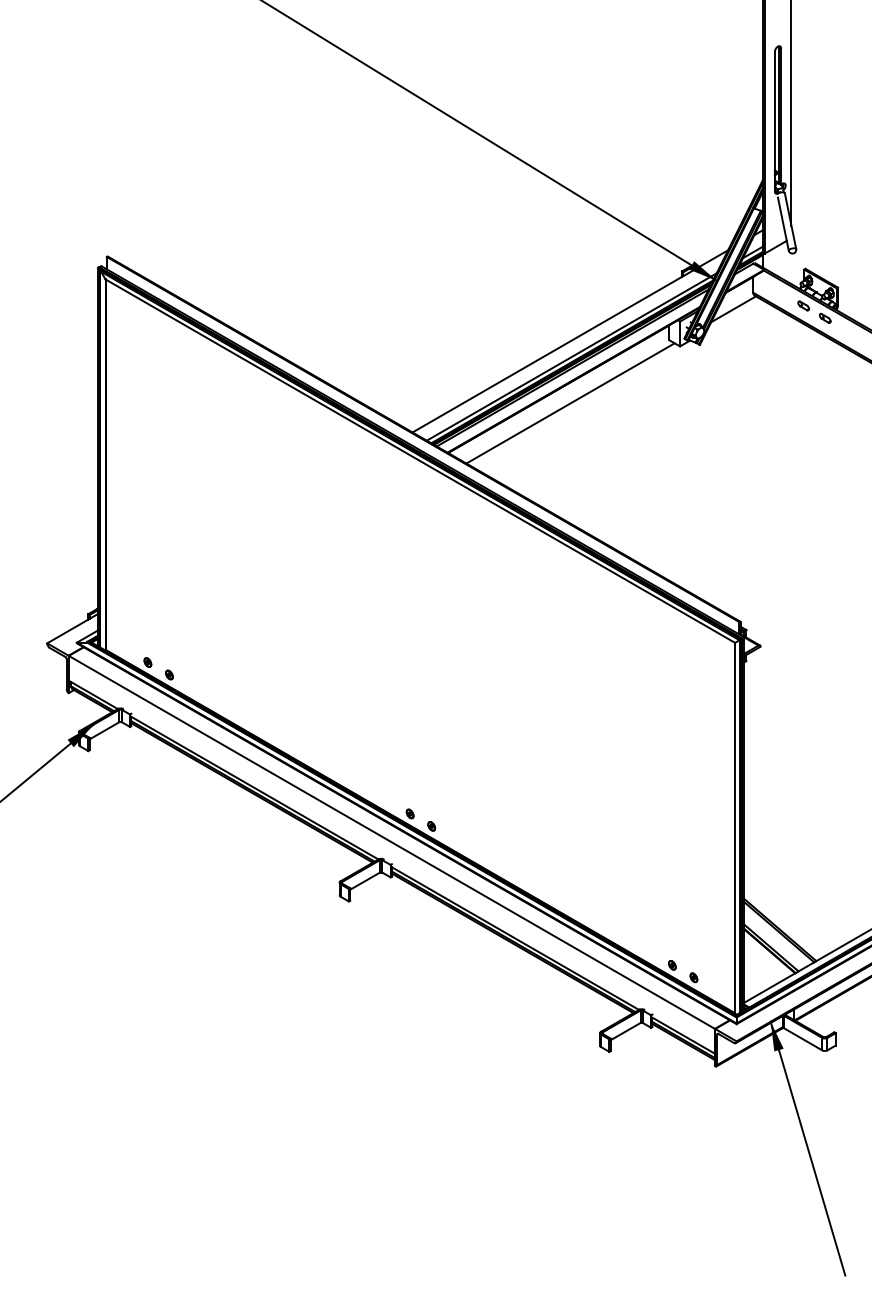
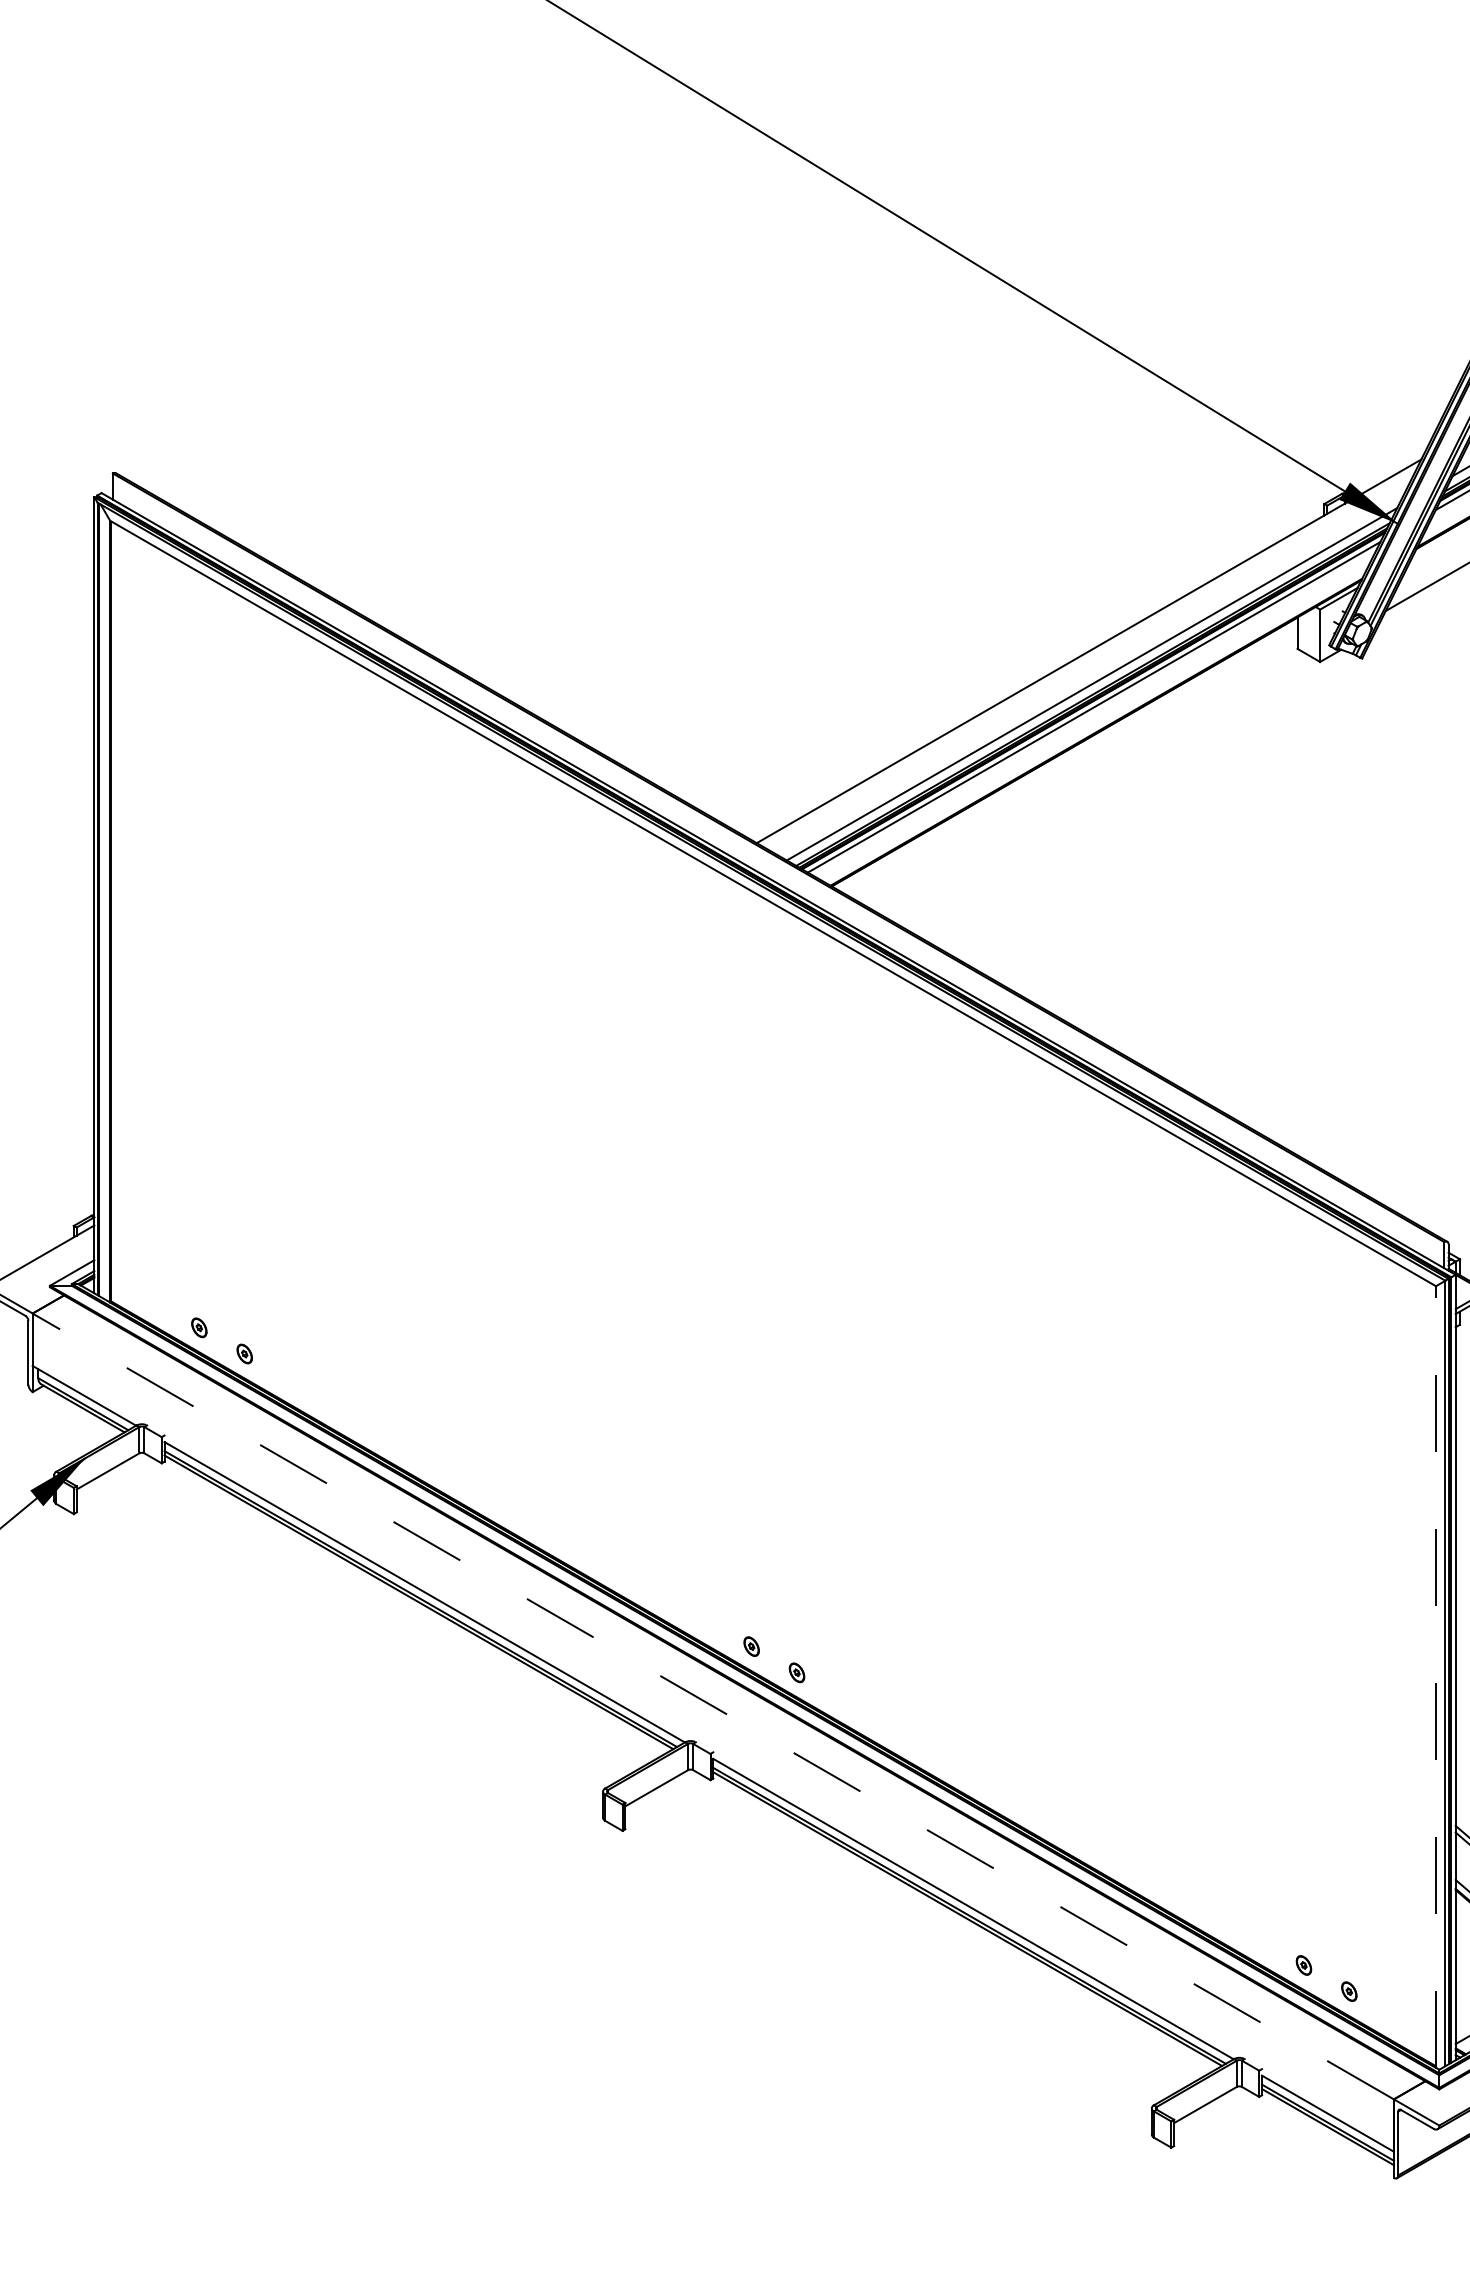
line: (570, 403) -> (1089, 782), removed
line: (735, 828) -> (1436, 1677), solid -> dashed
line: (391, 842) -> (712, 1706), solid -> dashed

